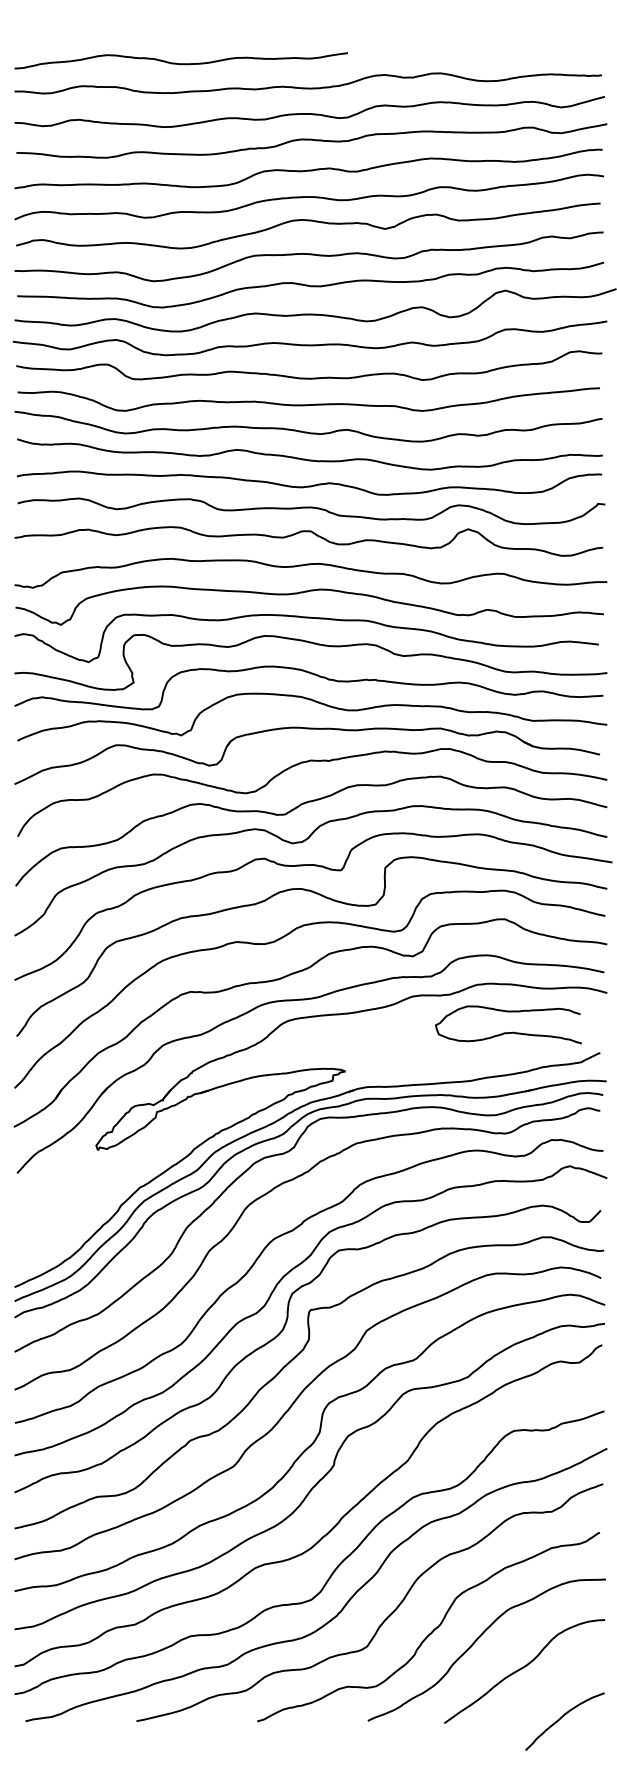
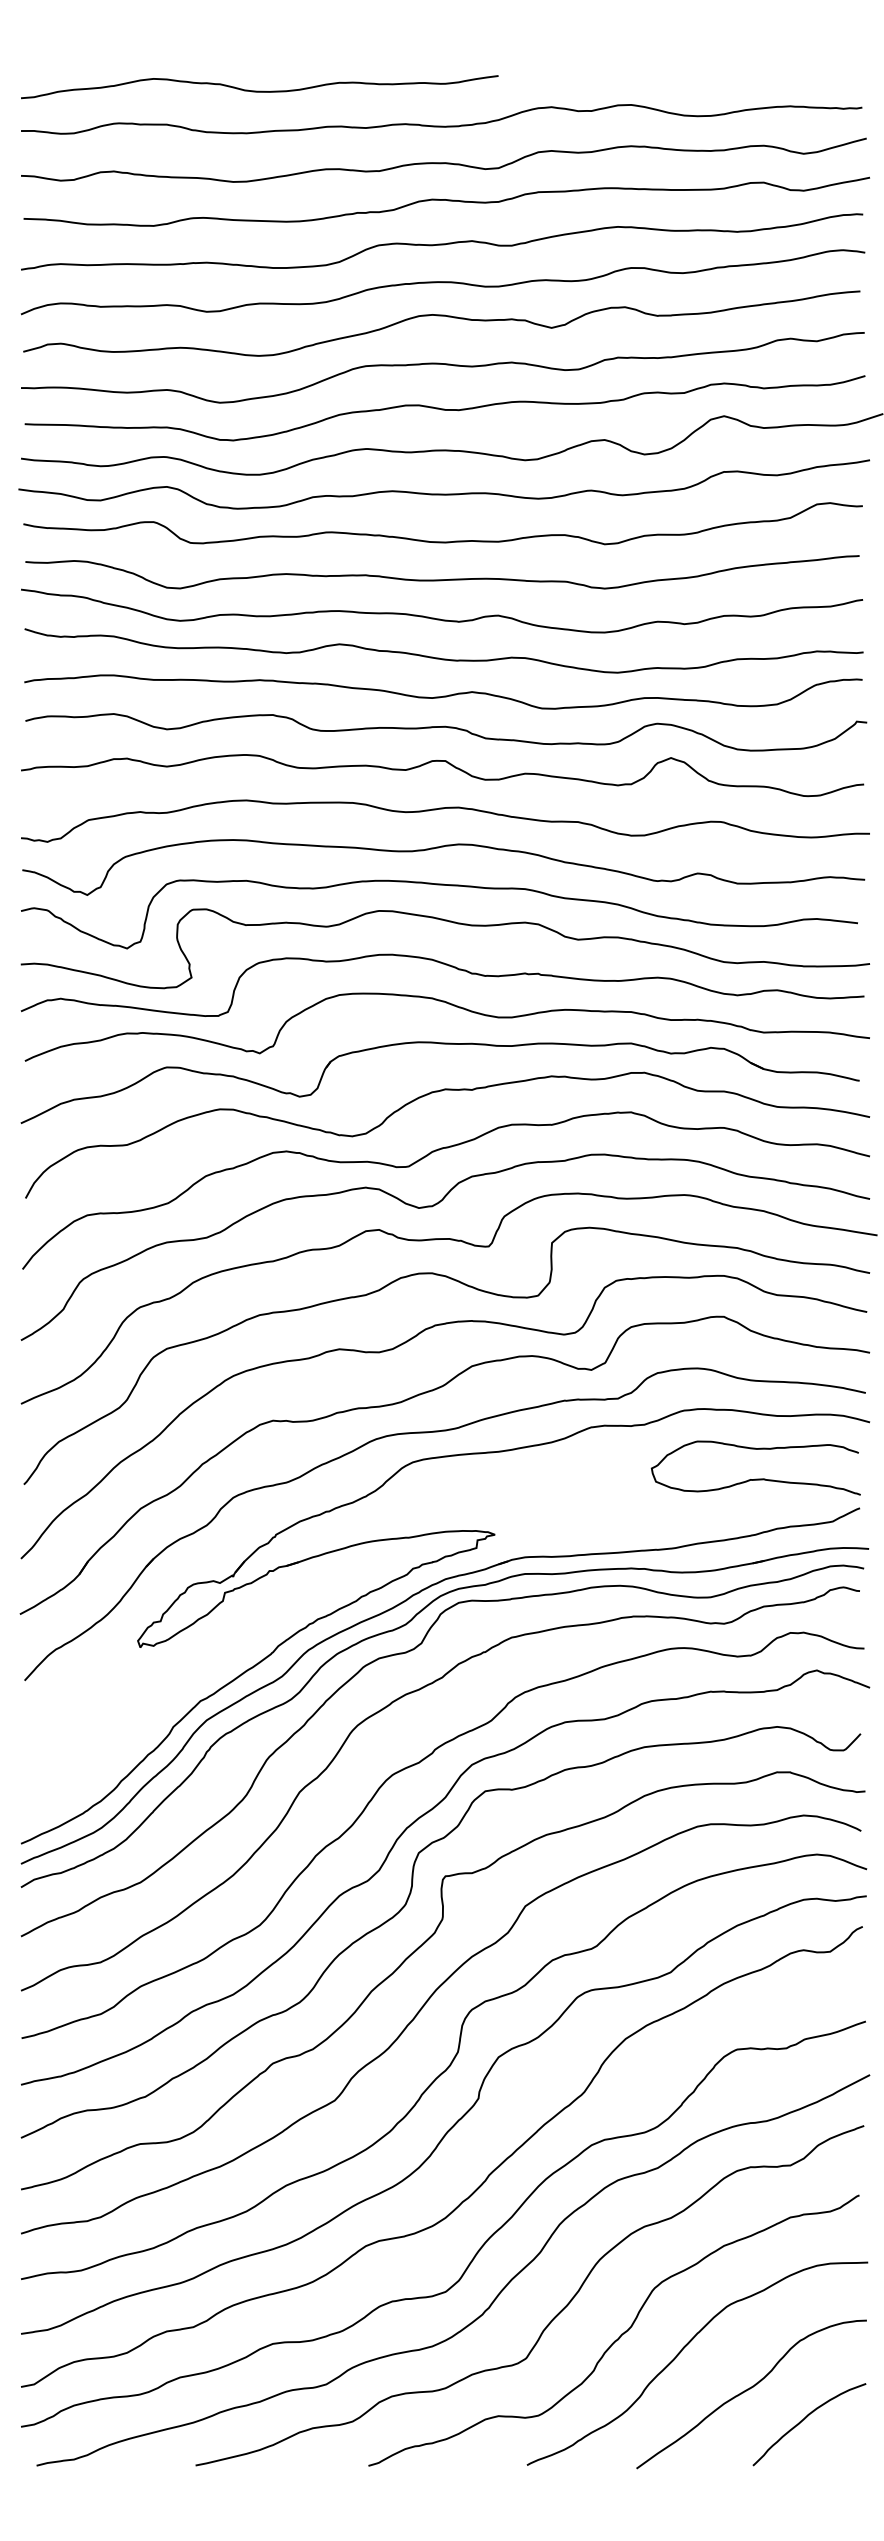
curve: (508, 1032) -> (755, 1478), moved
curve: (561, 1718) -> (804, 2420), moved

